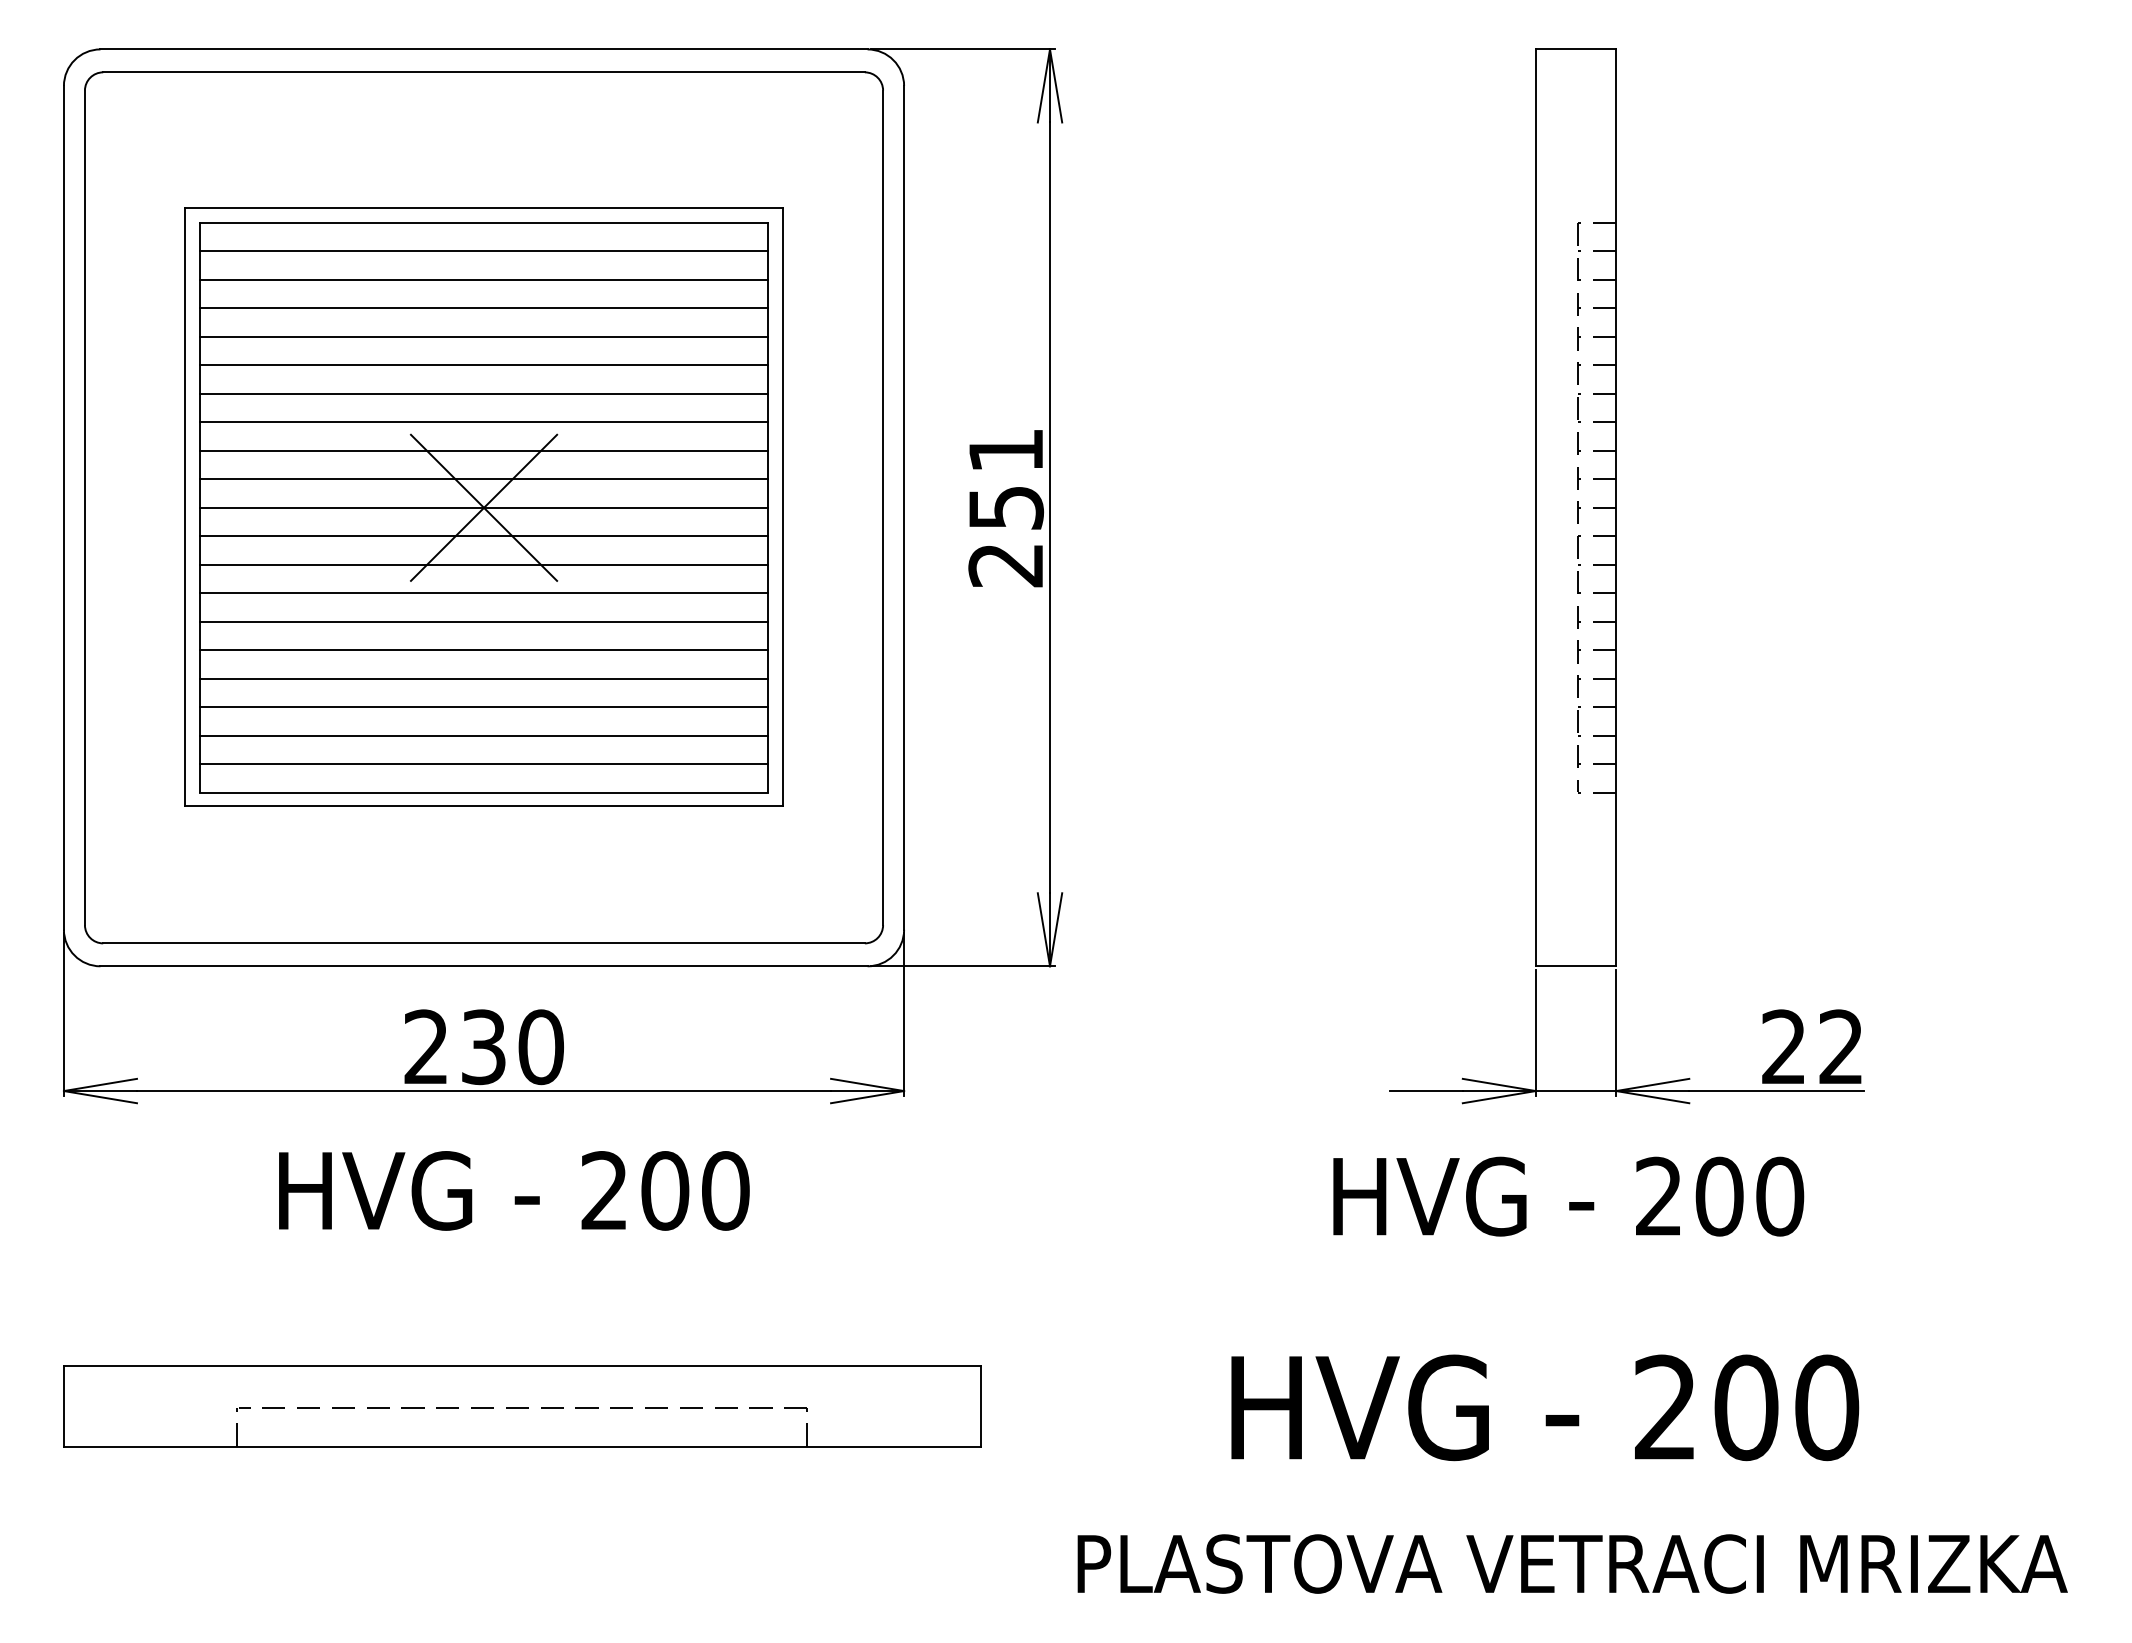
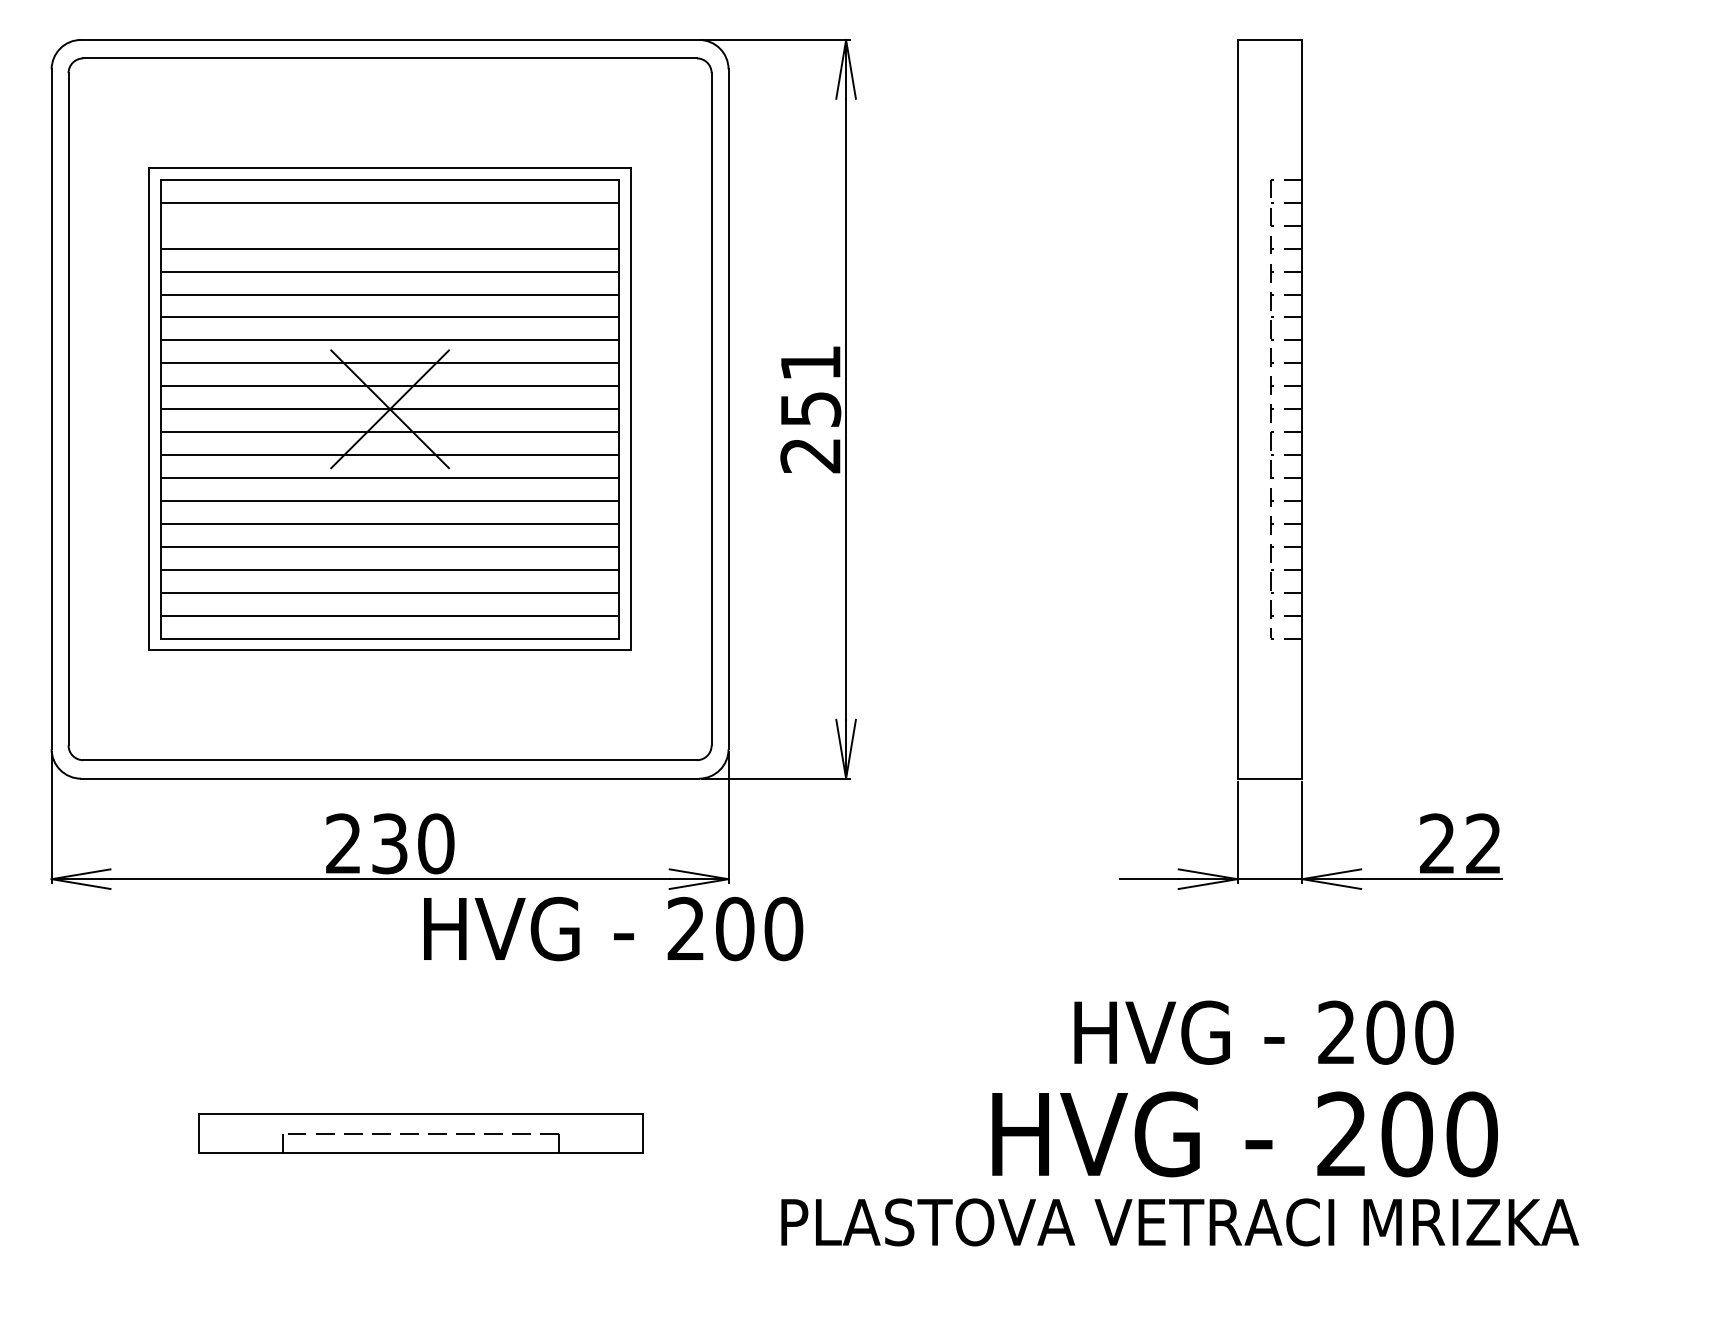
line: (483, 279) -> (389, 225), removed
text: (514, 1190) -> (613, 928), moved
text: (1568, 1196) -> (1263, 1032), moved
part: (522, 1406) -> (421, 1133), size x0.6
text: (1572, 1563) -> (1180, 1221), moved

